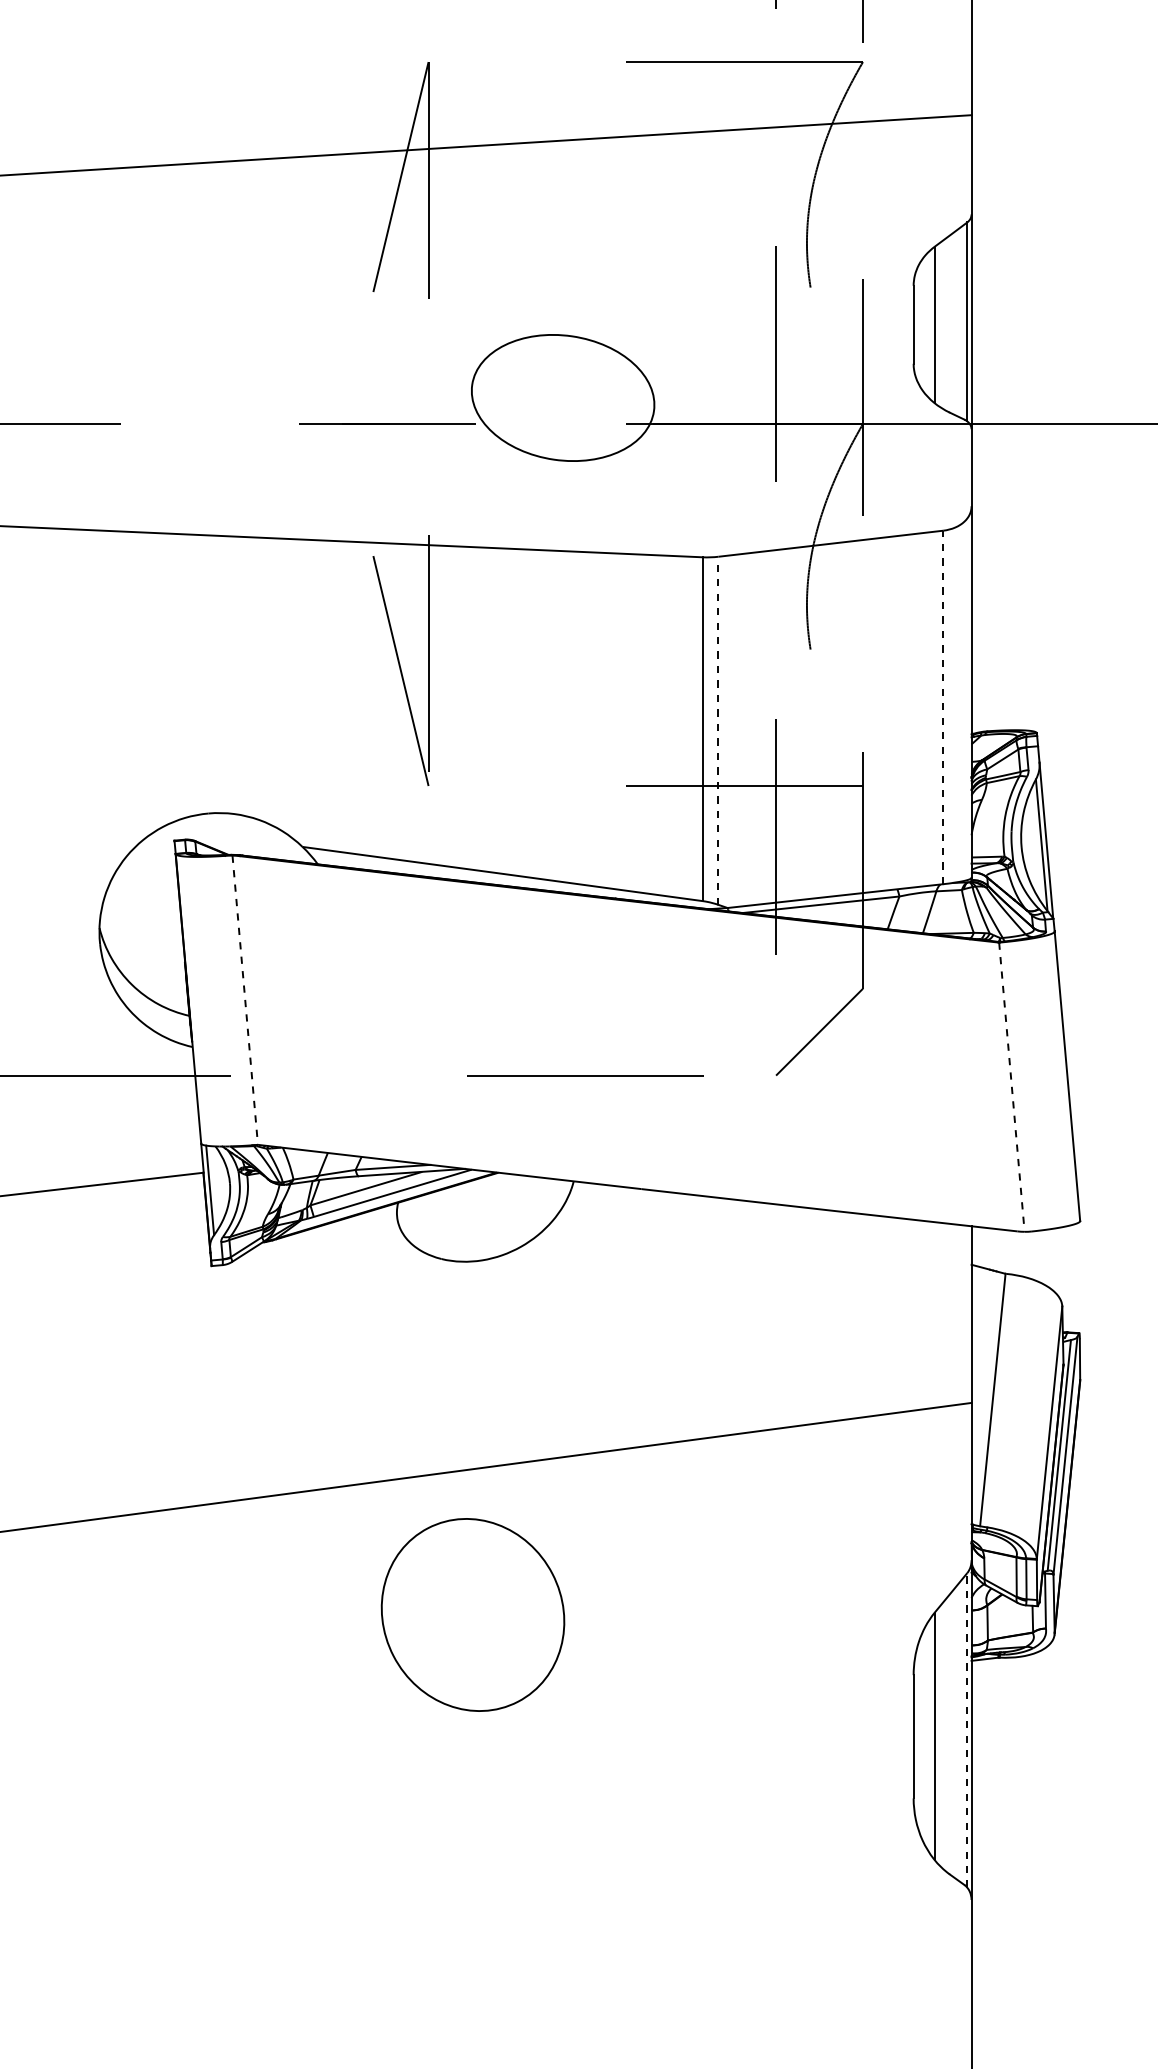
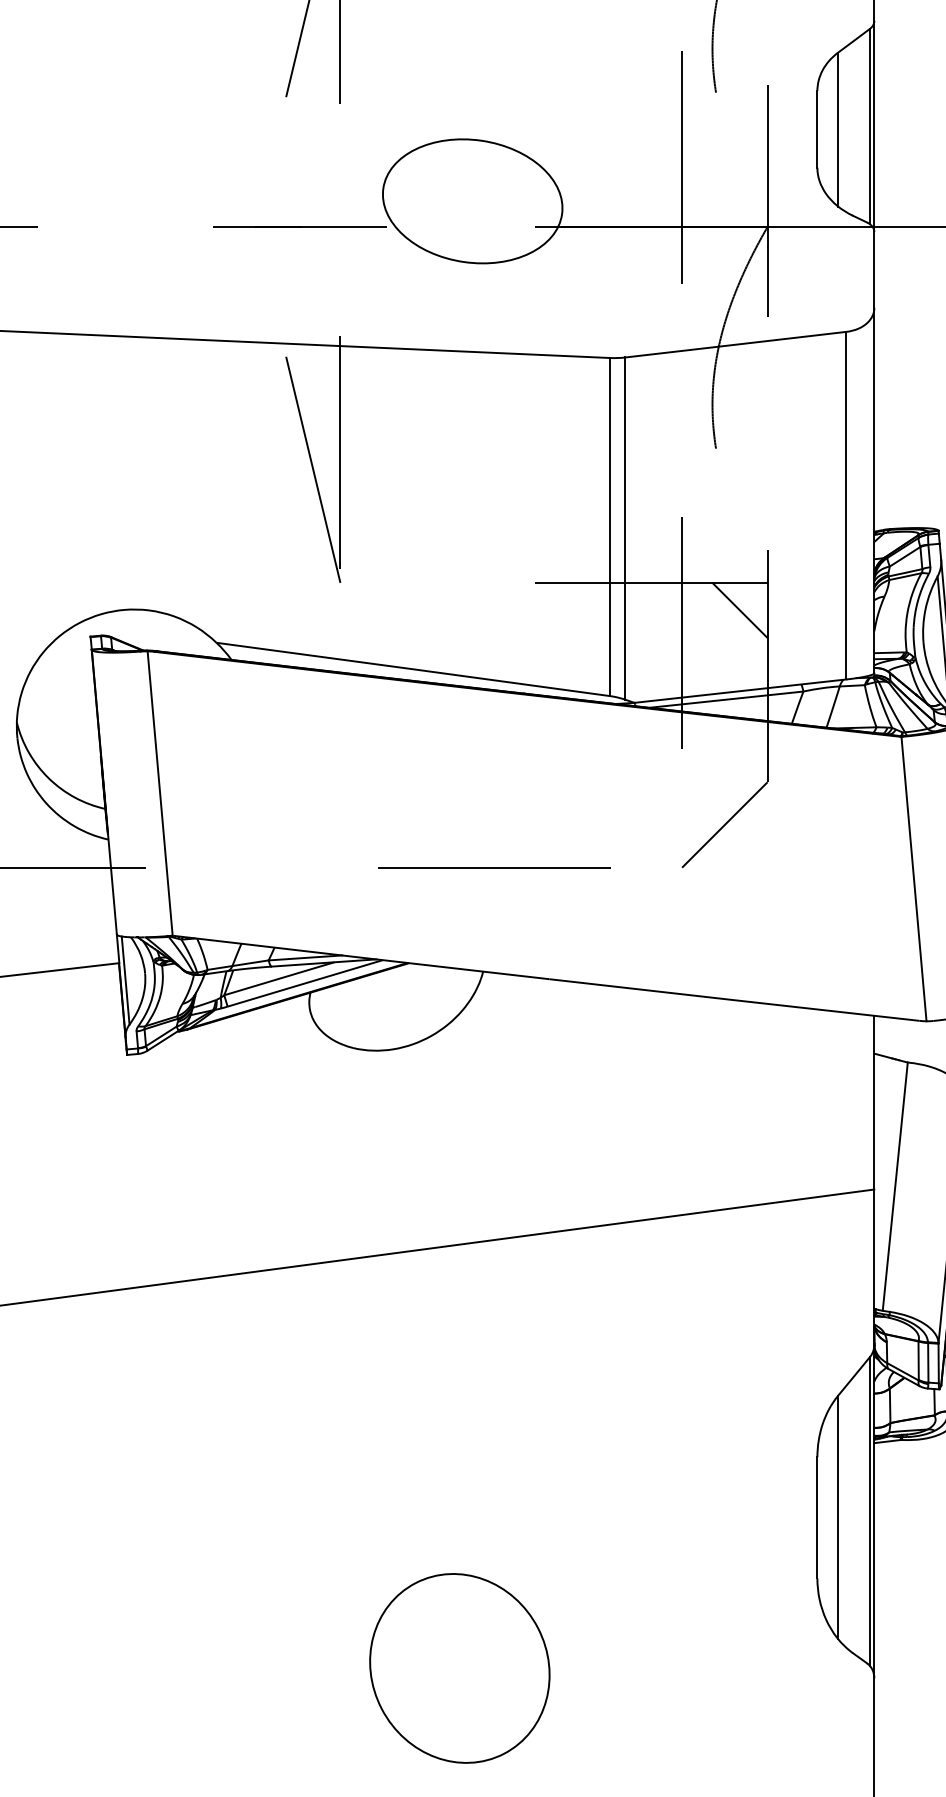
line: (943, 707) -> (846, 505), dashed -> solid
line: (718, 730) -> (625, 528), dashed -> solid
line: (834, 814) -> (739, 610), added
line: (245, 1000) -> (160, 793), dashed -> solid
line: (1011, 1087) -> (913, 879), dashed -> solid
part: (472, 1614) -> (459, 1667), moved
line: (967, 1729) -> (870, 1510), dashed -> solid

